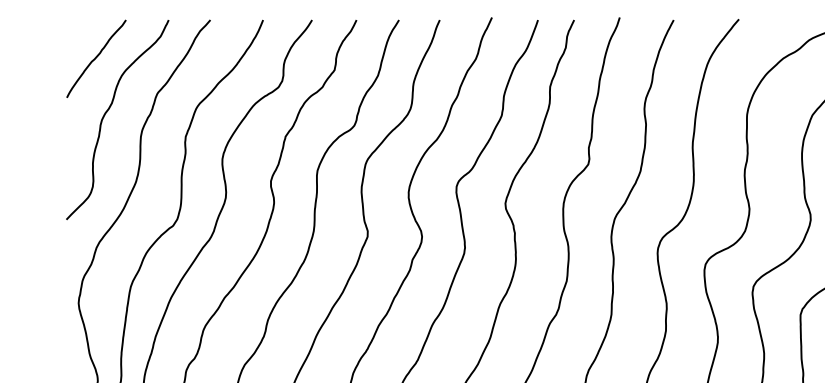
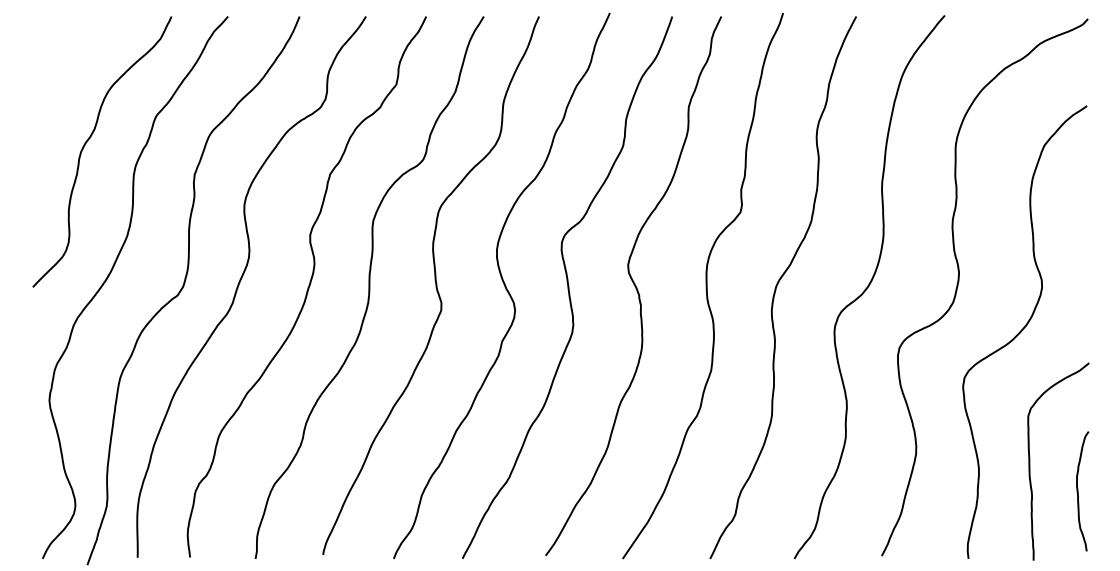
curve: (96, 58) -> (73, 68), removed

